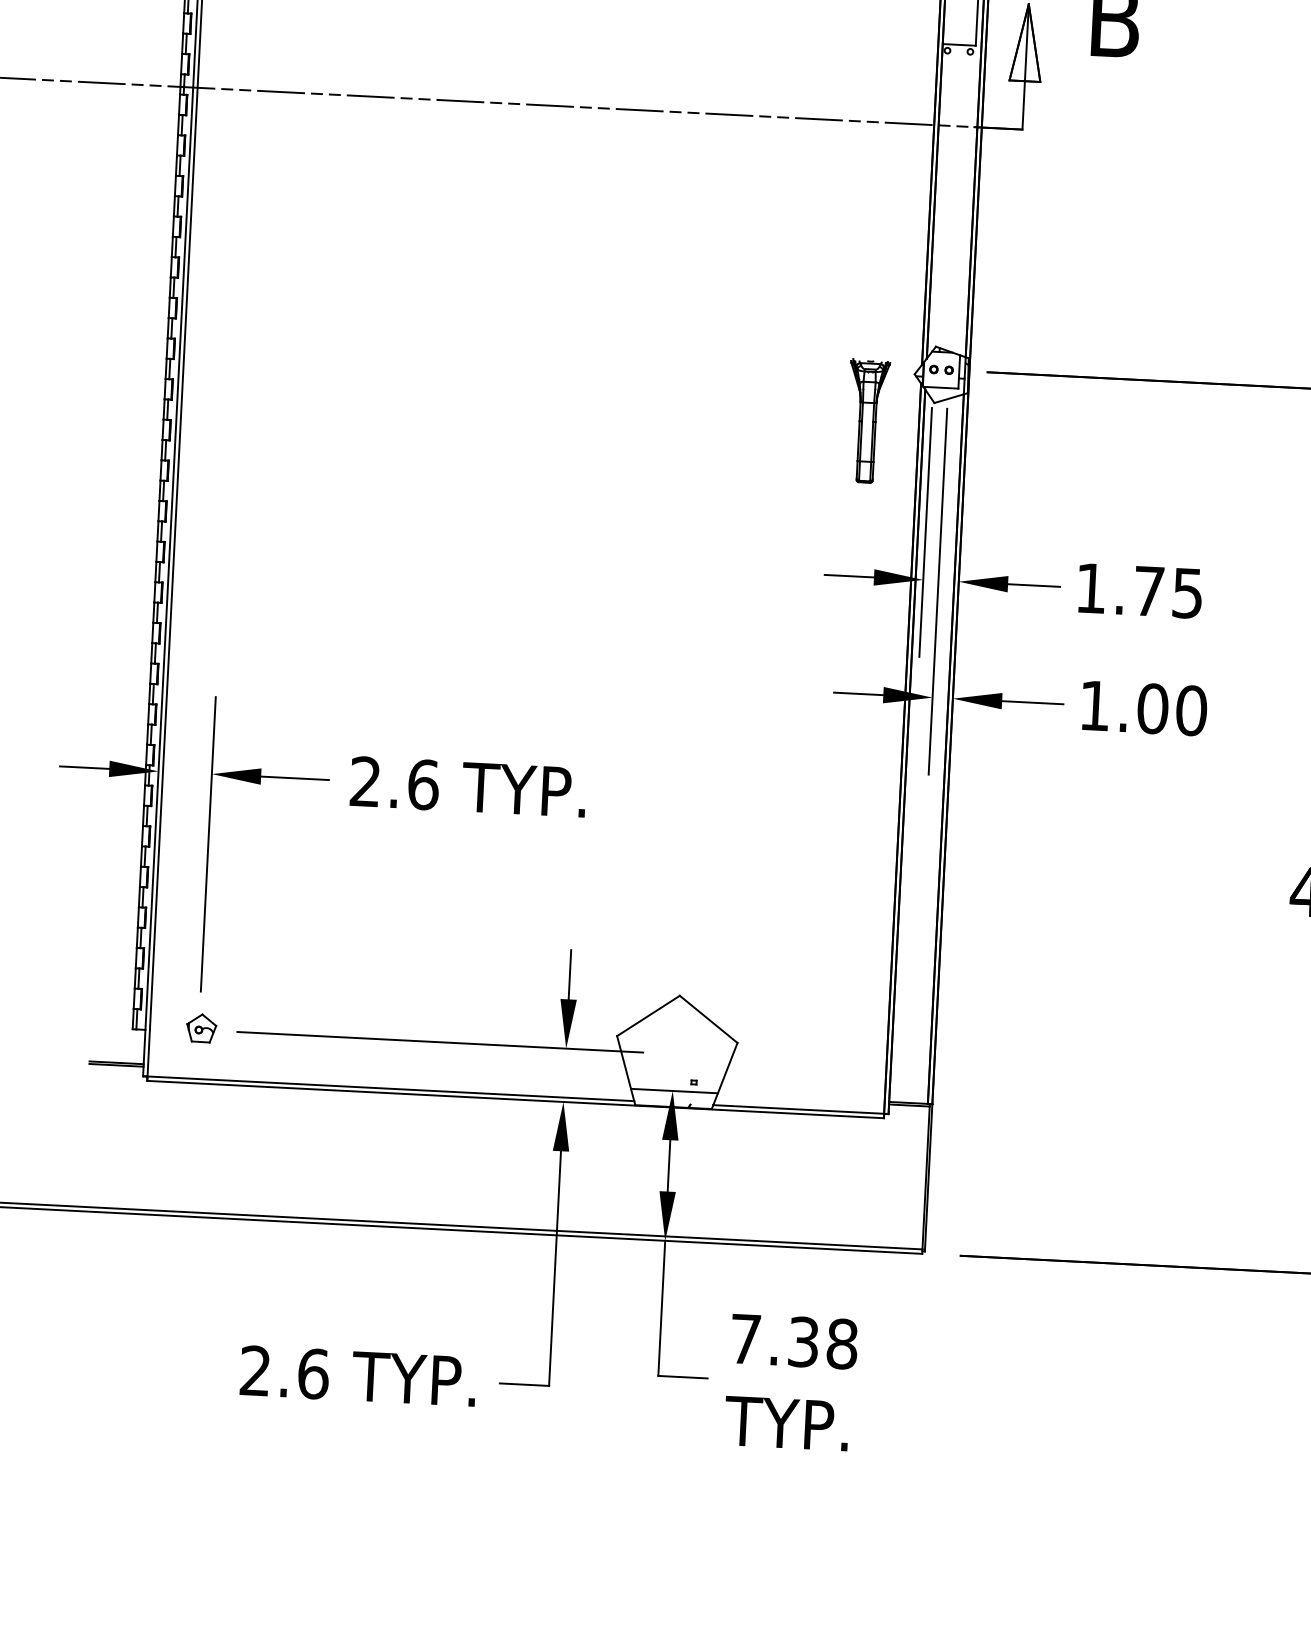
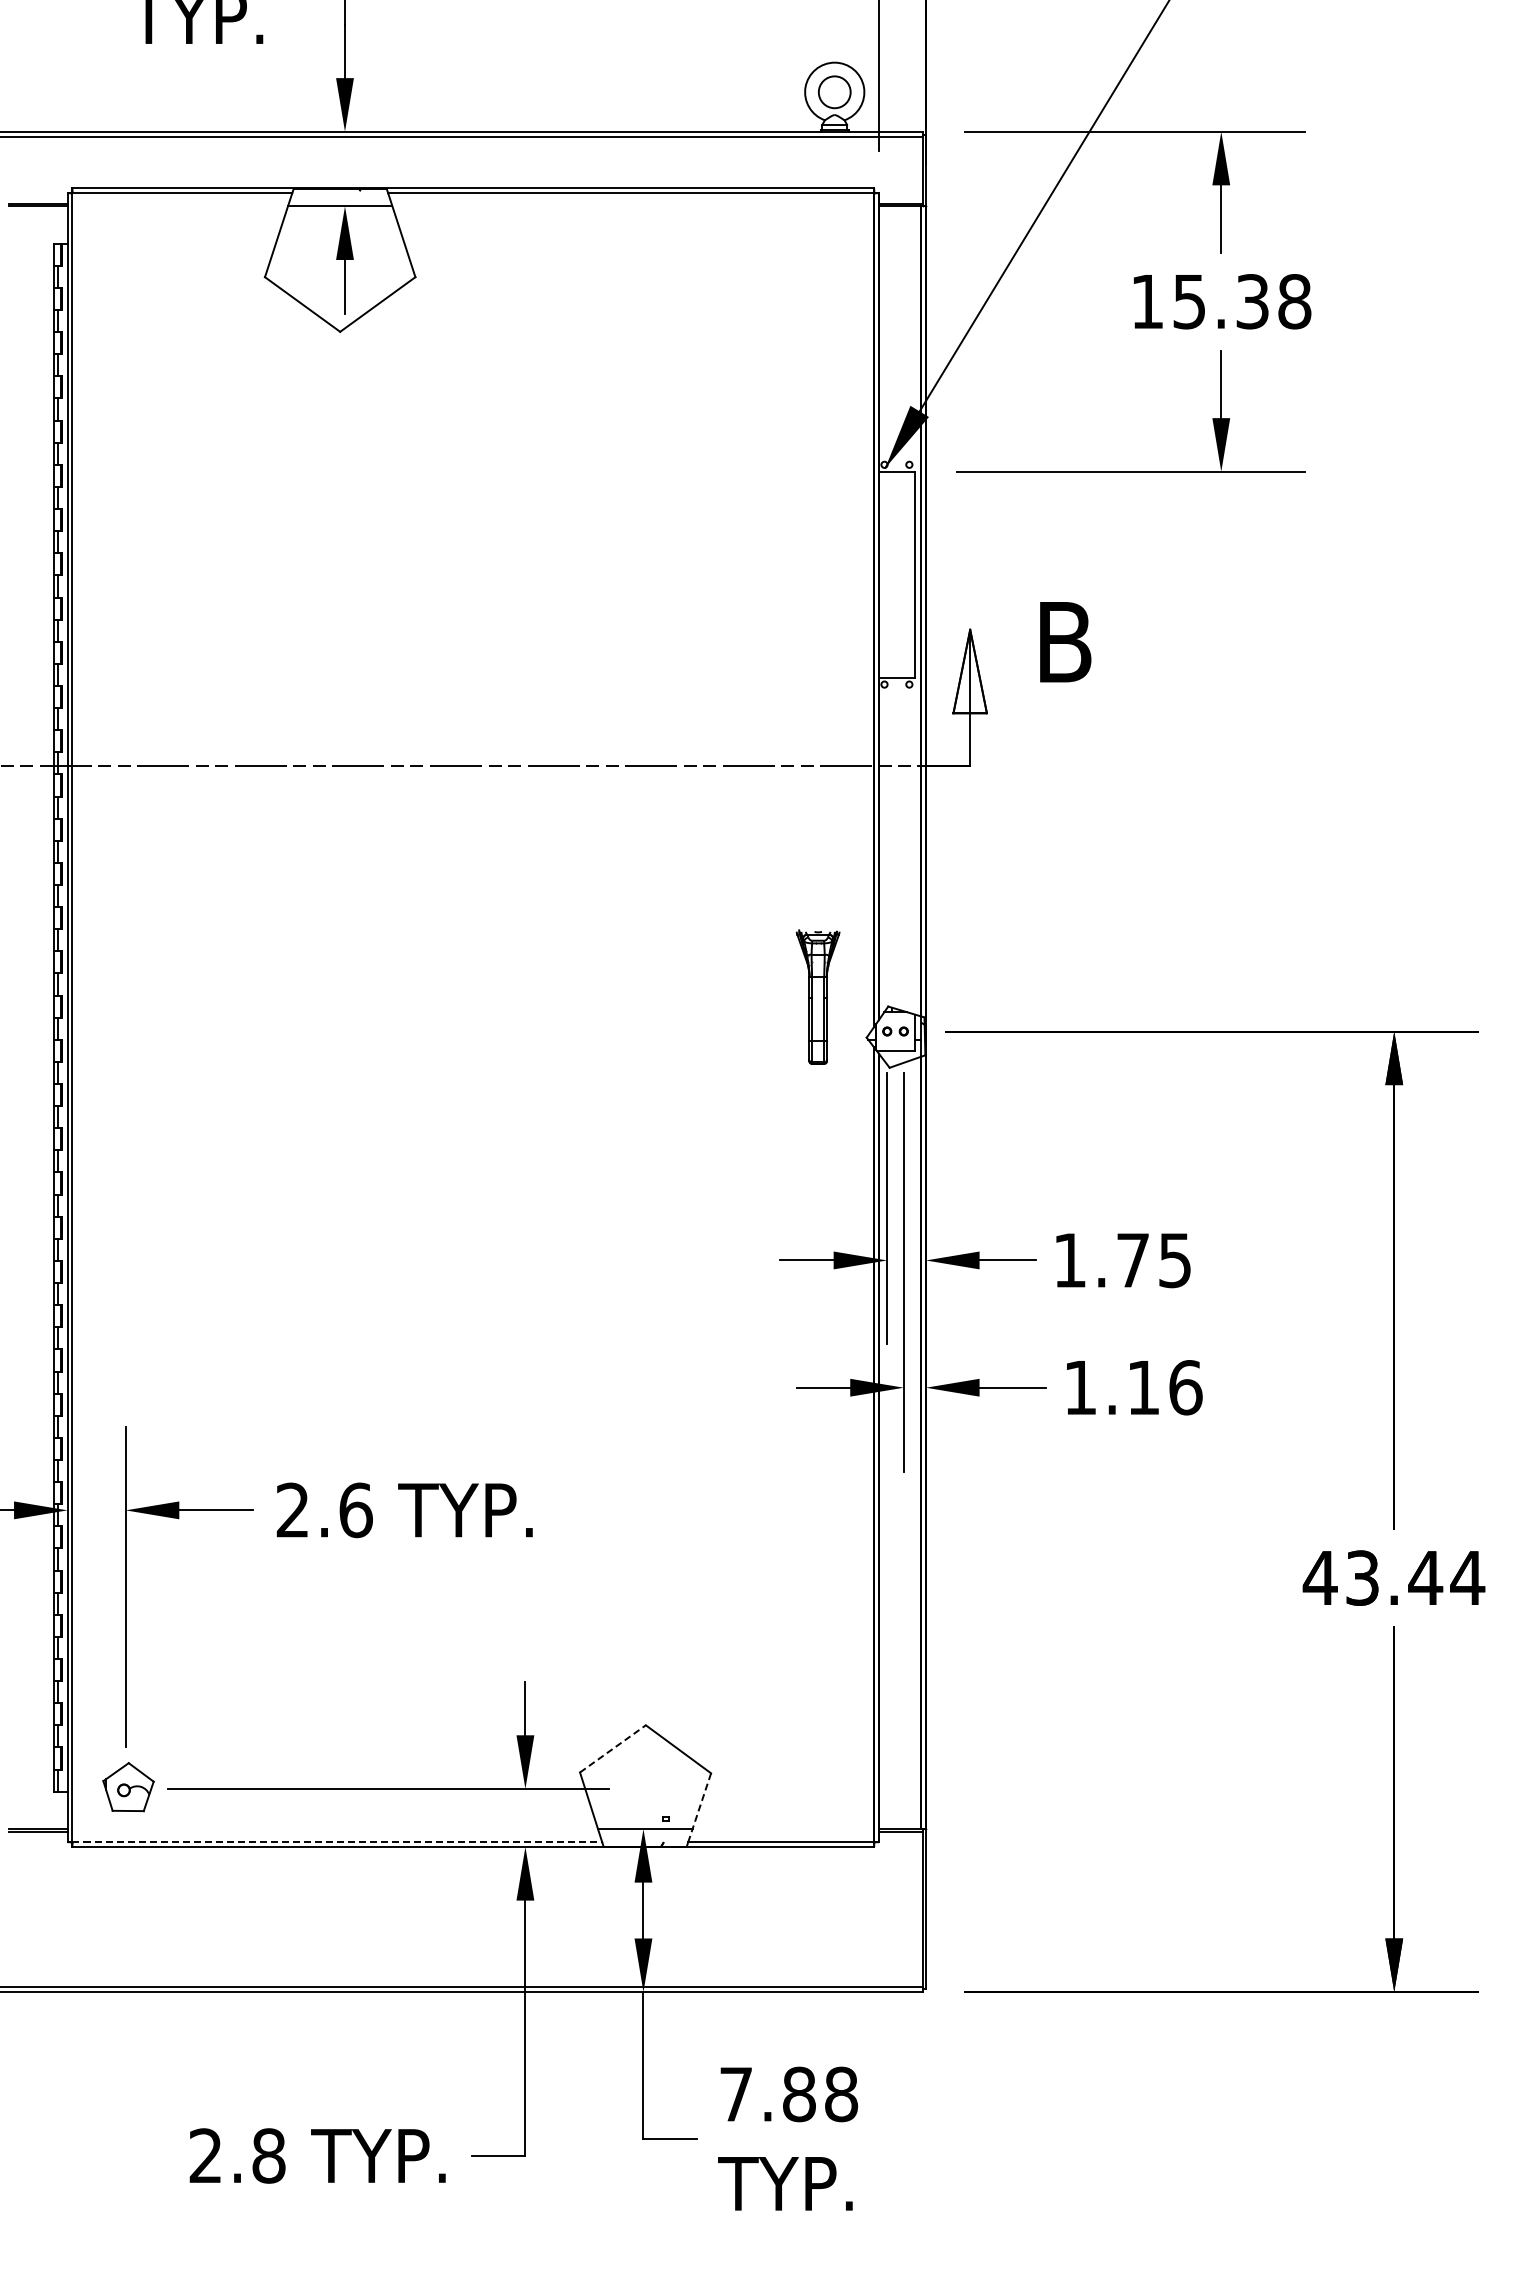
part: (867, 420) -> (817, 996), moved
text: (1172, 709) -> (1164, 1387), 1.00 -> 1.16
line: (648, 1015) -> (612, 1748), solid -> dashed
part: (201, 1027) -> (128, 1786), size x1.6
line: (725, 1074) -> (699, 1808), solid -> dashed
line: (391, 1089) -> (337, 1842), solid -> dashed
text: (803, 1342) -> (799, 2094), 7.38 -> 7.88
text: (313, 1373) -> (268, 2155), 2.6 -> 2.8

